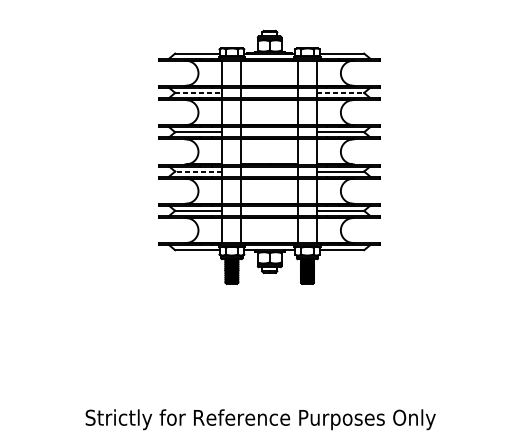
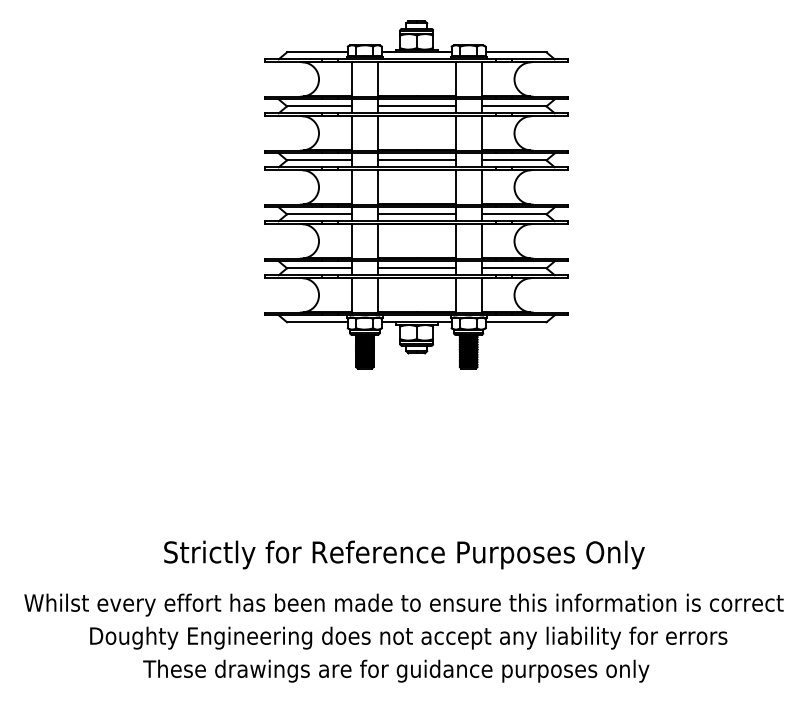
line: (198, 93) -> (319, 106), dashed -> solid
line: (269, 93) -> (416, 106), added
line: (340, 93) -> (514, 106), dashed -> solid
line: (269, 132) -> (416, 160), added
line: (198, 171) -> (318, 214), dashed -> solid
line: (269, 171) -> (416, 214), added
line: (269, 211) -> (416, 268), added

